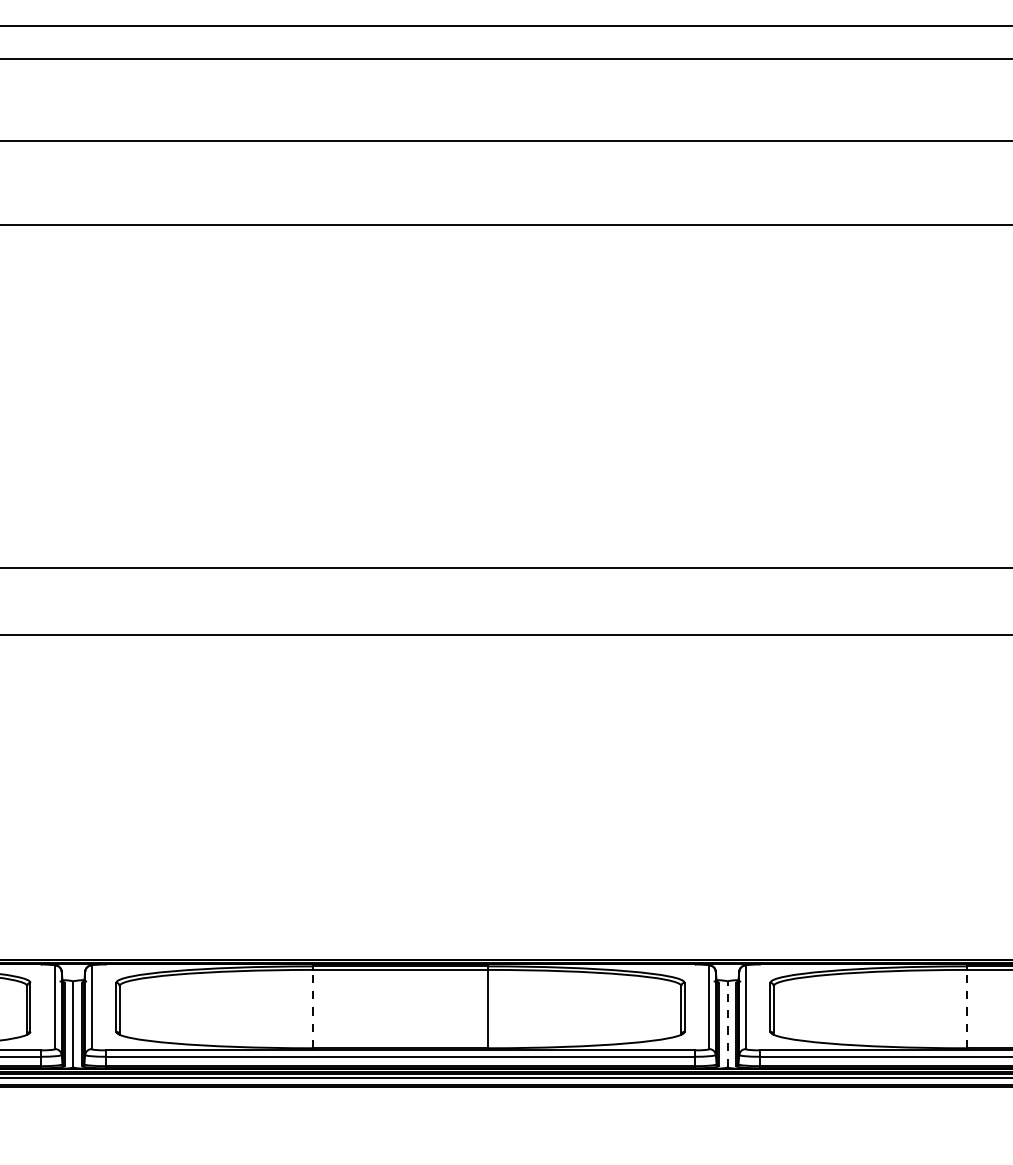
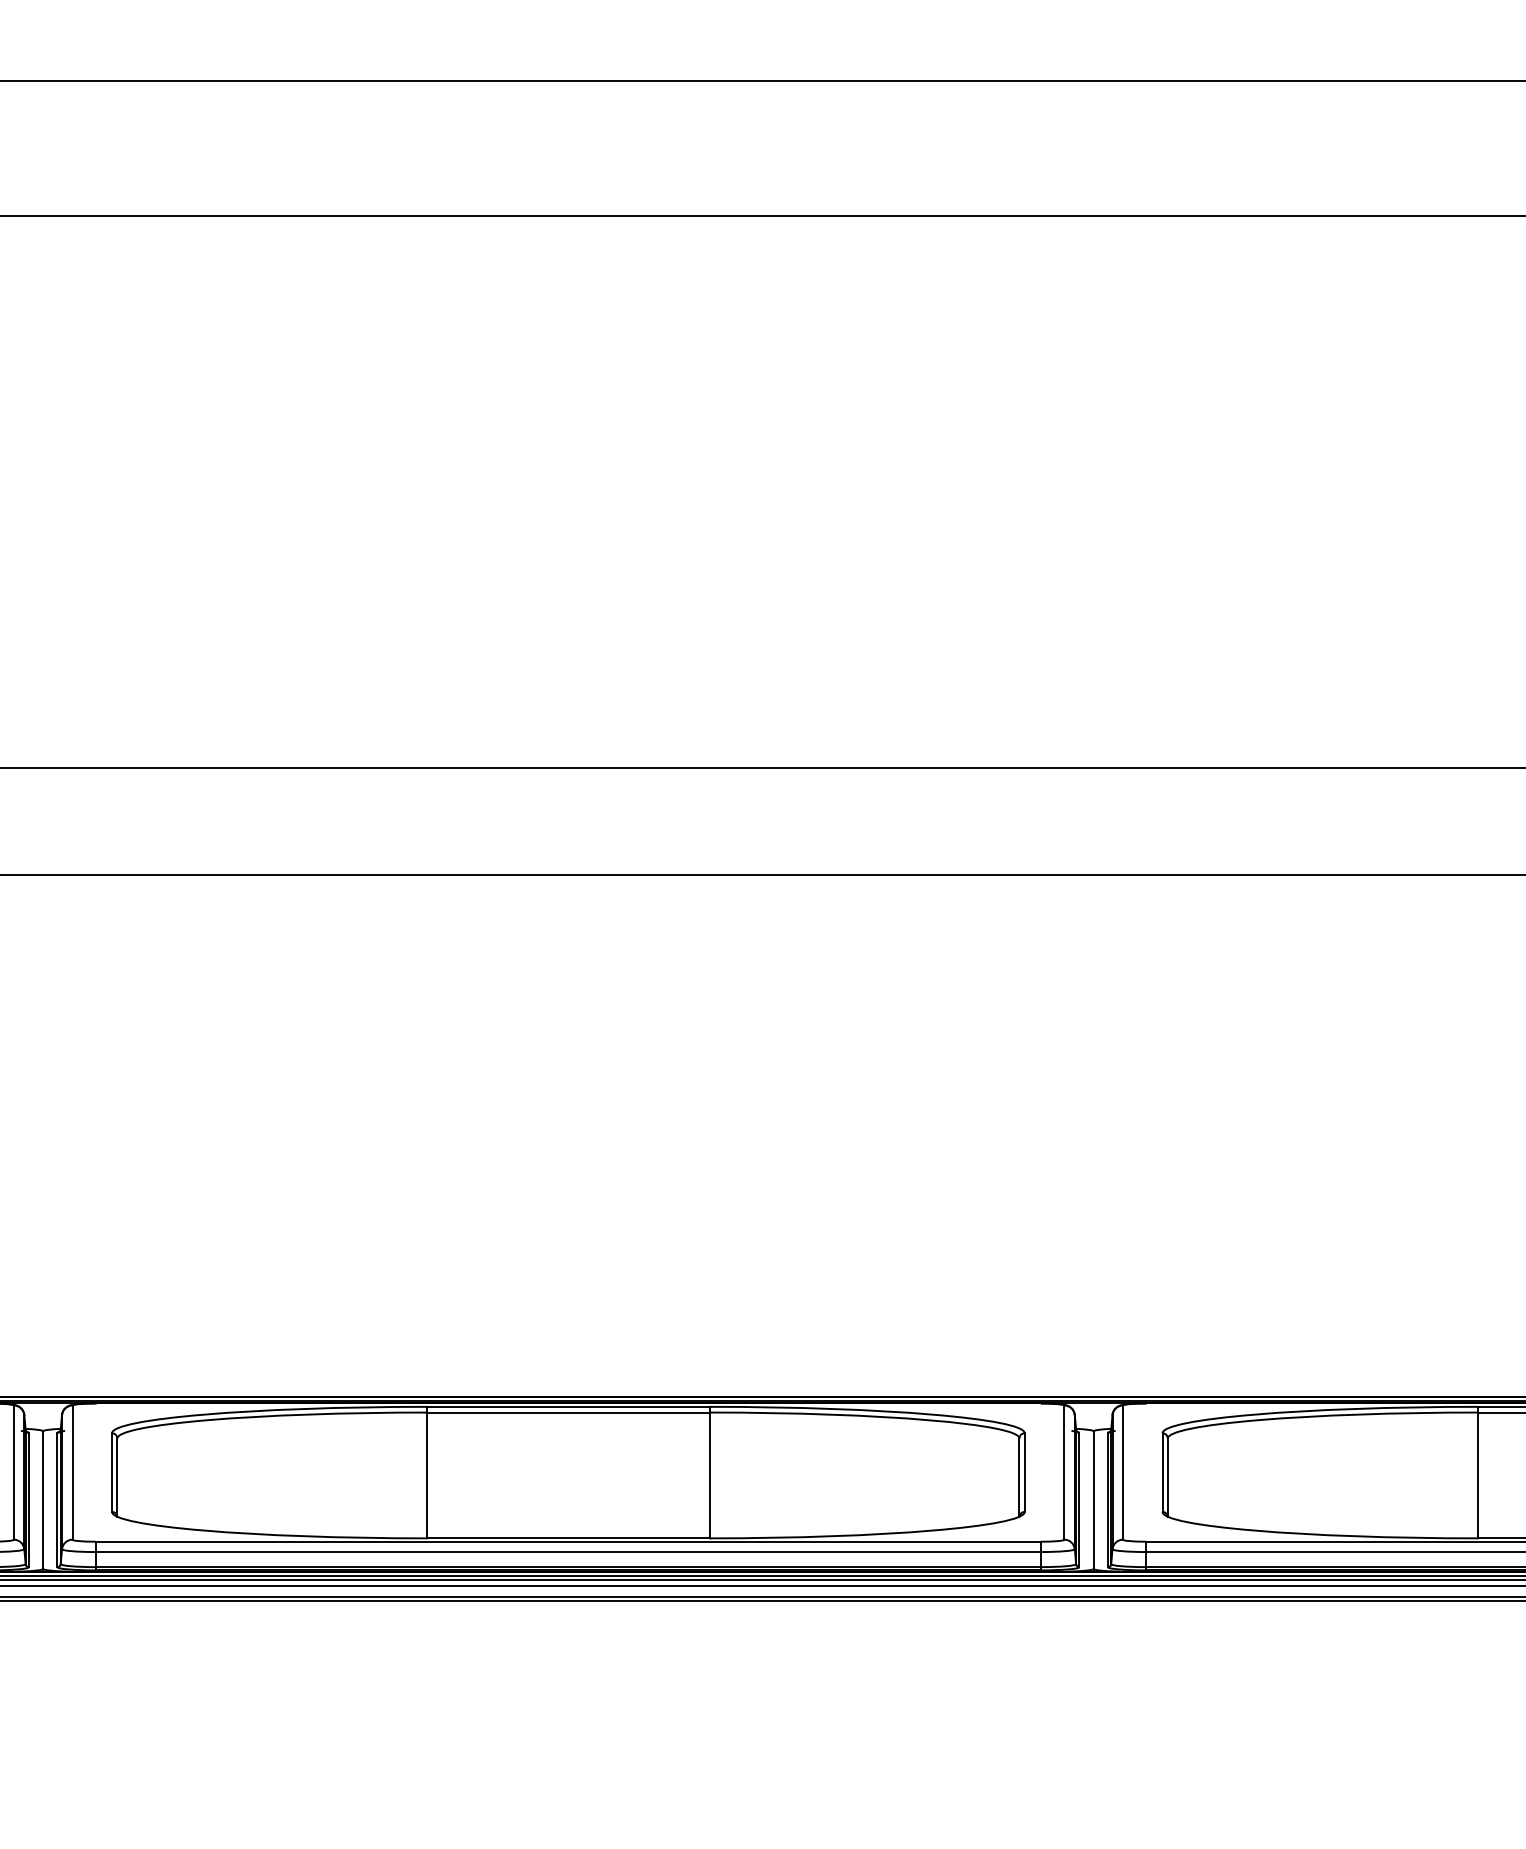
line: (312, 1008) -> (427, 1474), dashed -> solid
line: (966, 1008) -> (1477, 1474), dashed -> solid
line: (727, 1024) -> (1093, 1500), dashed -> solid

